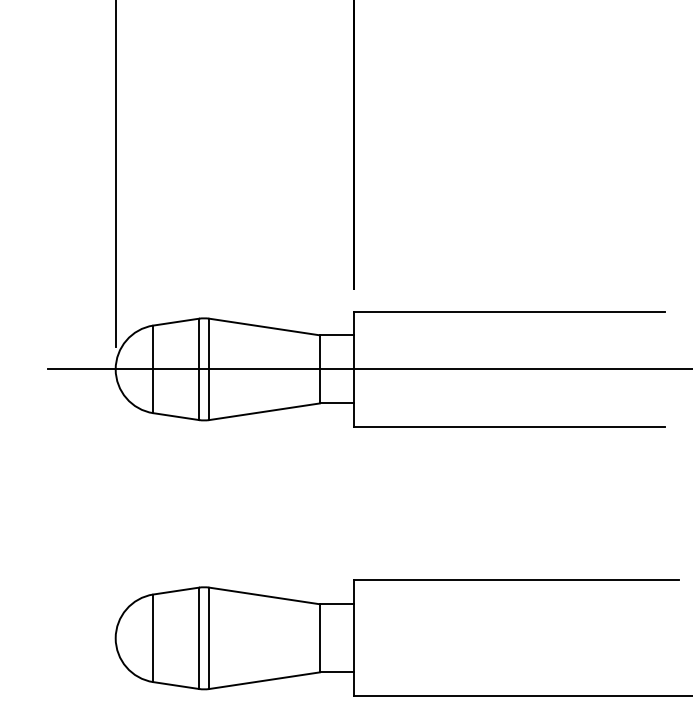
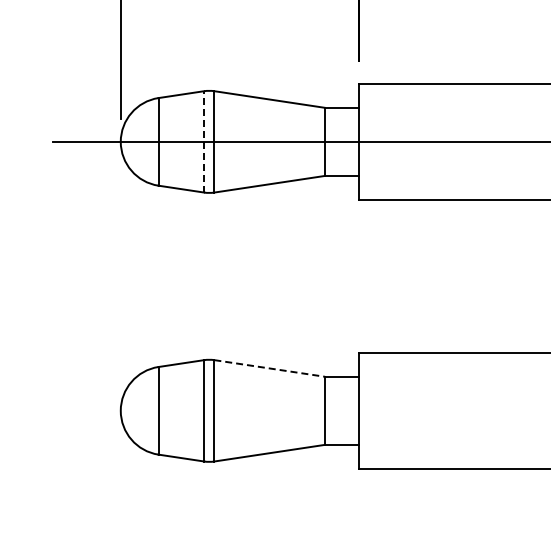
line: (199, 369) -> (204, 142), solid -> dashed
line: (264, 595) -> (269, 368), solid -> dashed

